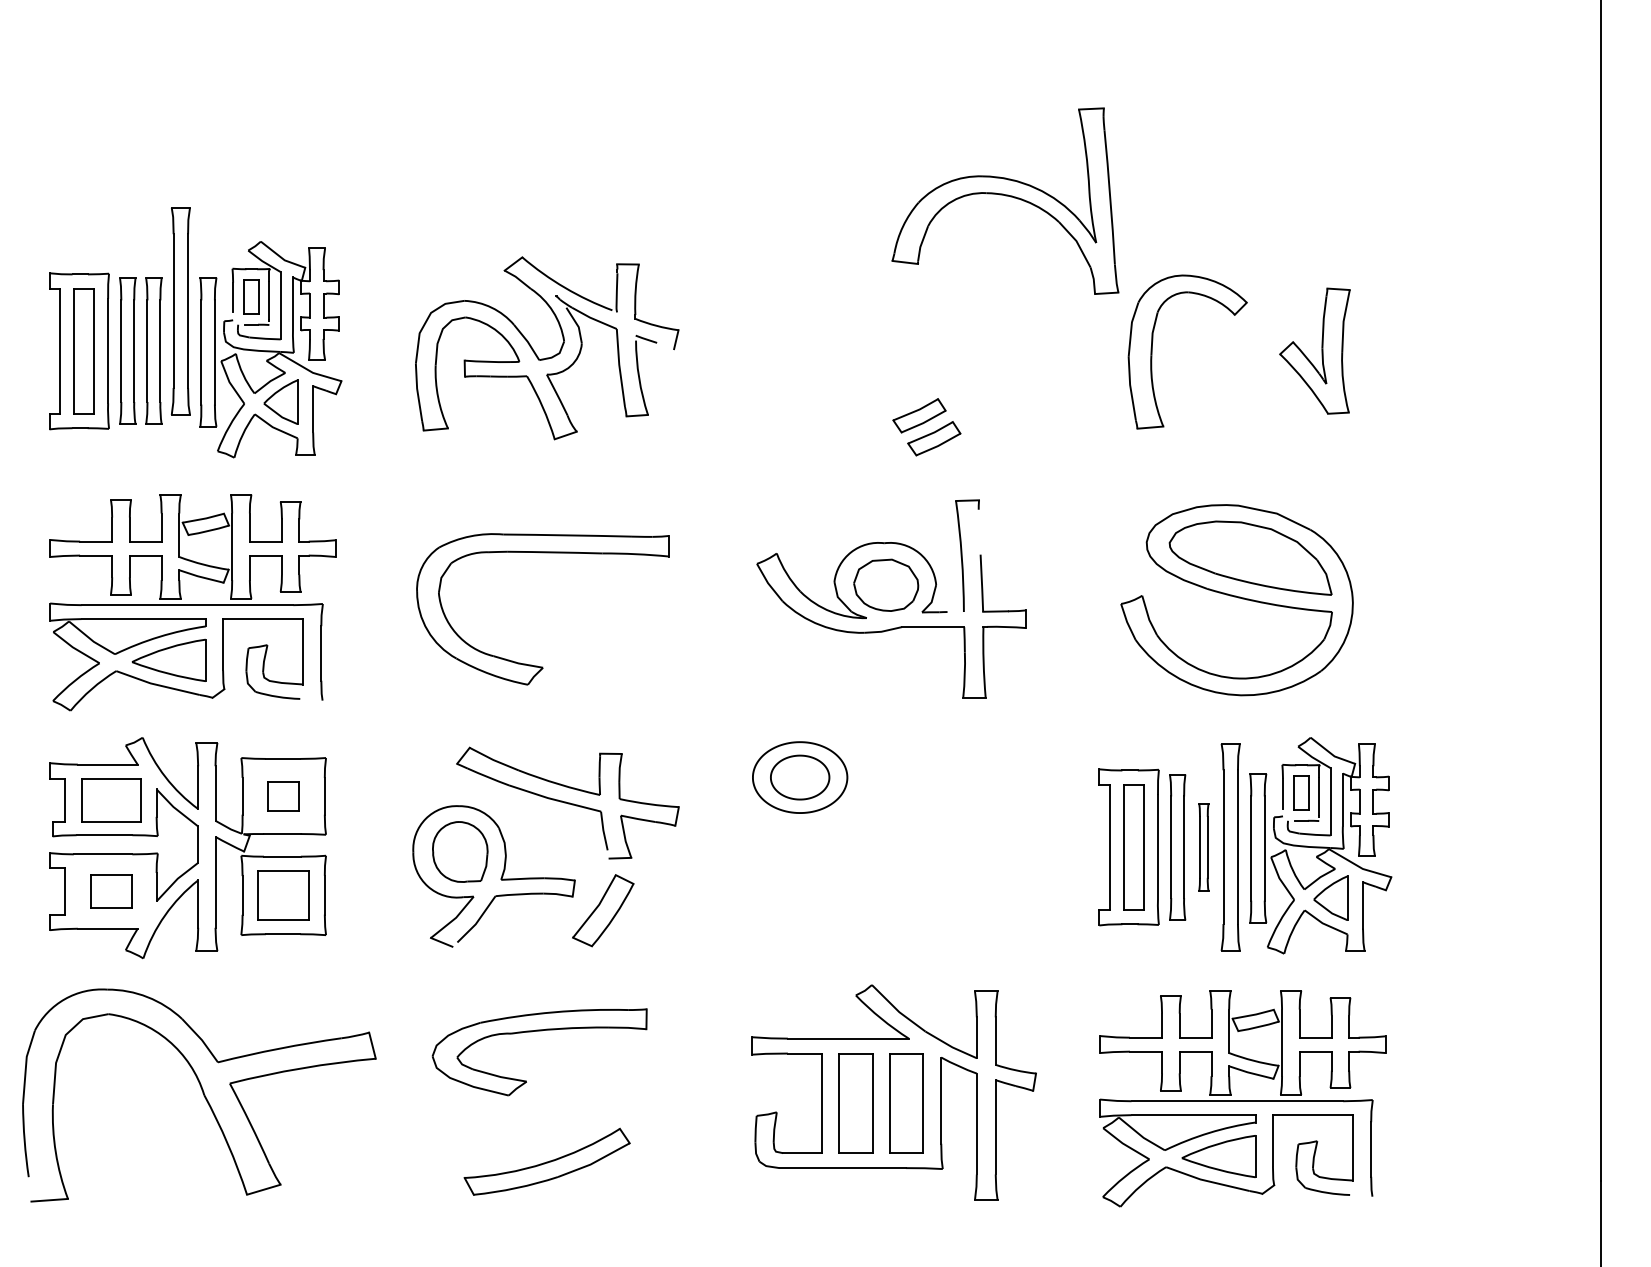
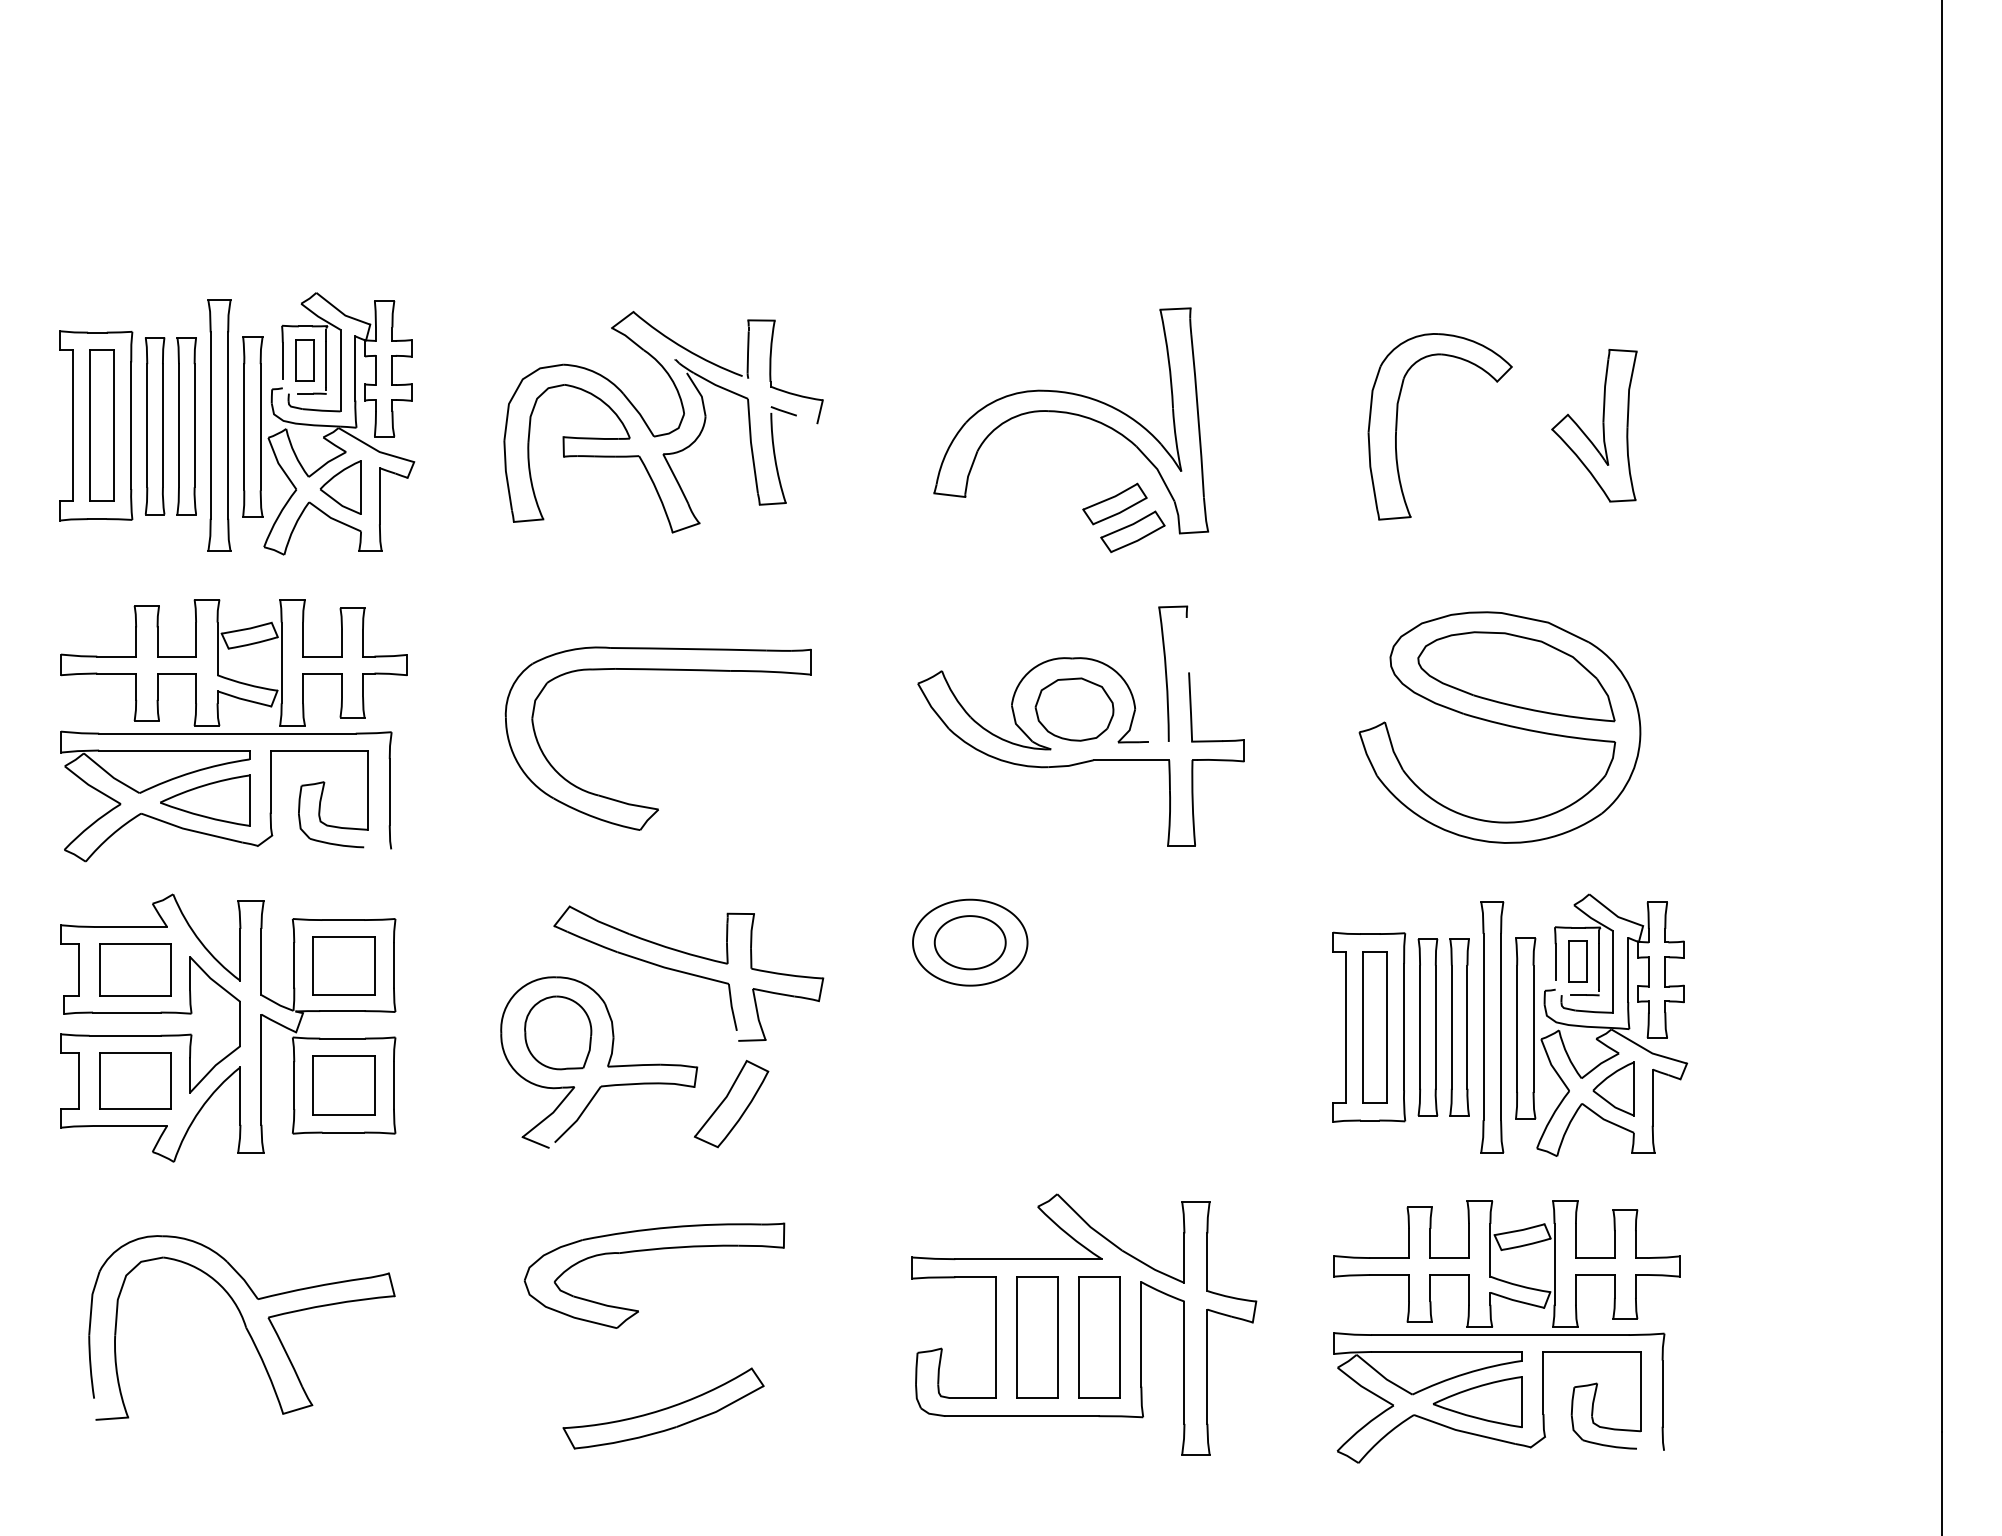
part: (1005, 200) -> (1071, 420), moved
part: (180, 311) -> (219, 426), moved
part: (283, 796) -> (343, 965), size x1.67
part: (1203, 847) -> (1459, 1027), size x1.67
part: (111, 891) -> (135, 1080), size x1.43
part: (199, 1094) -> (242, 1326), size x0.71

